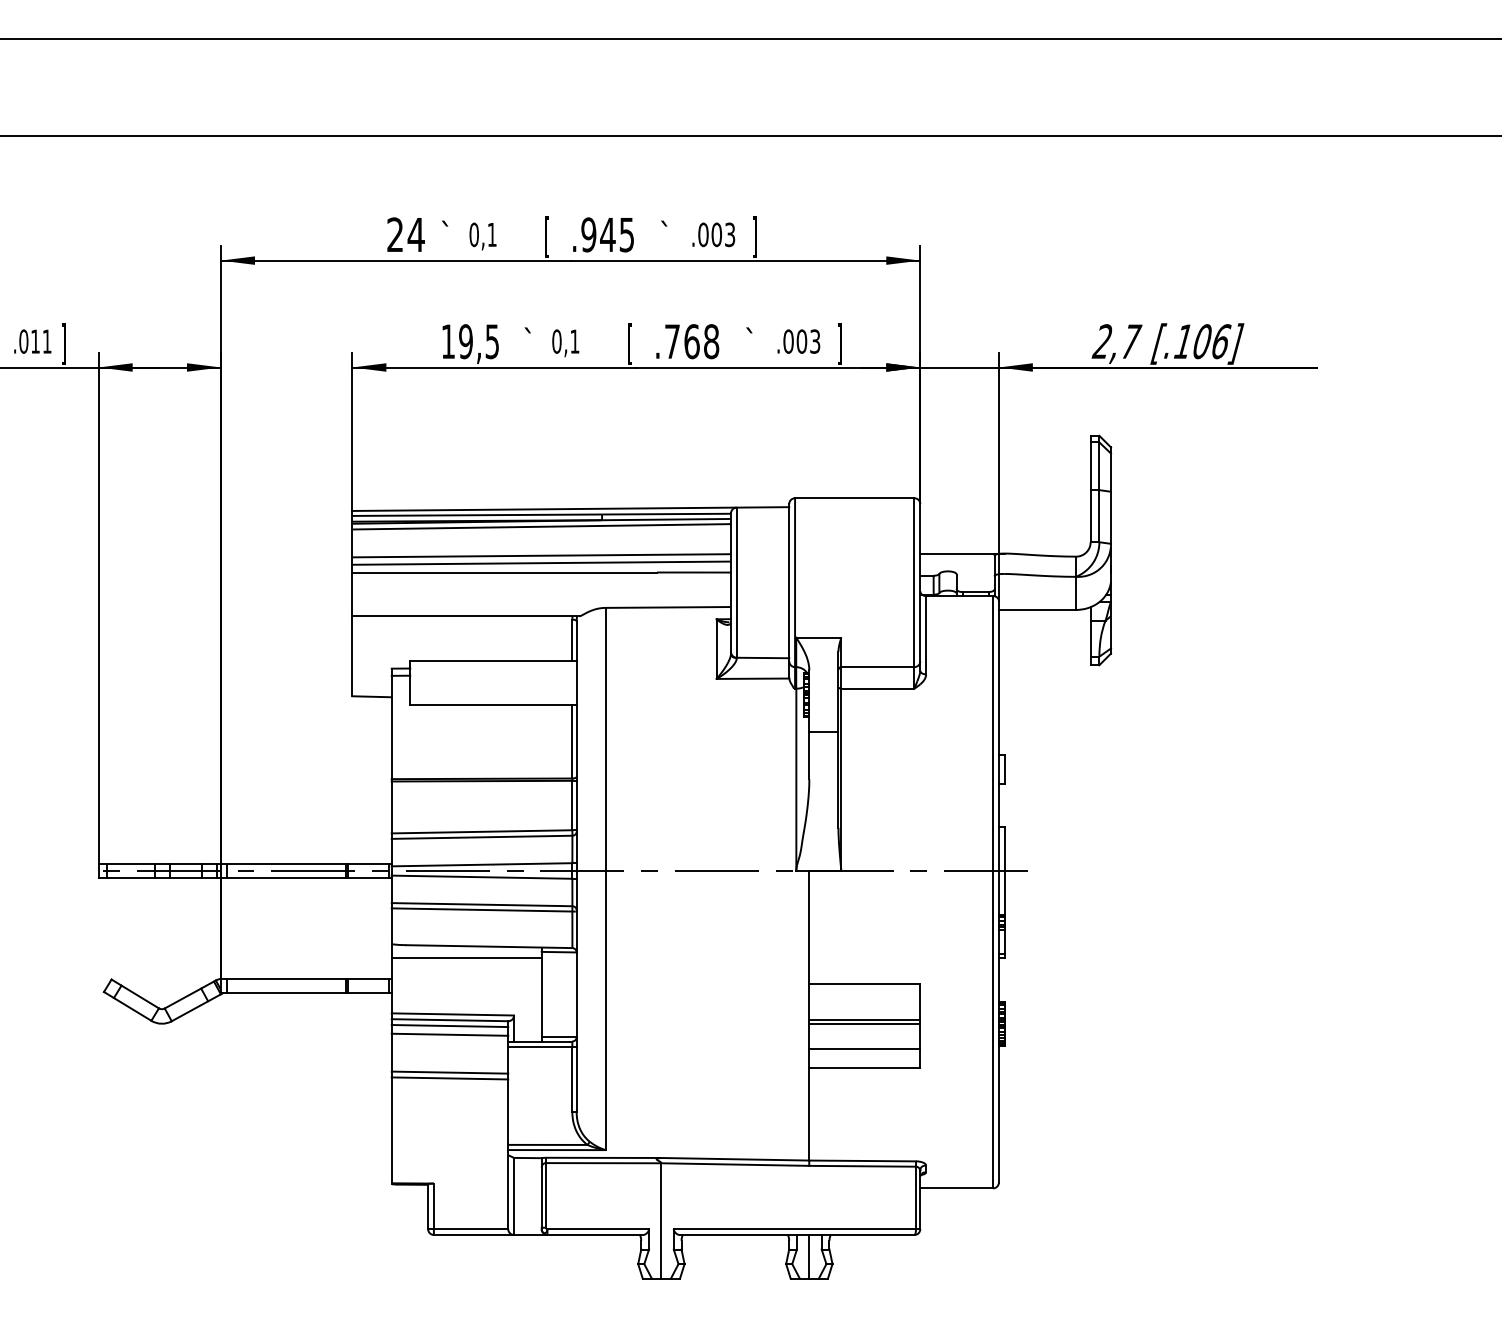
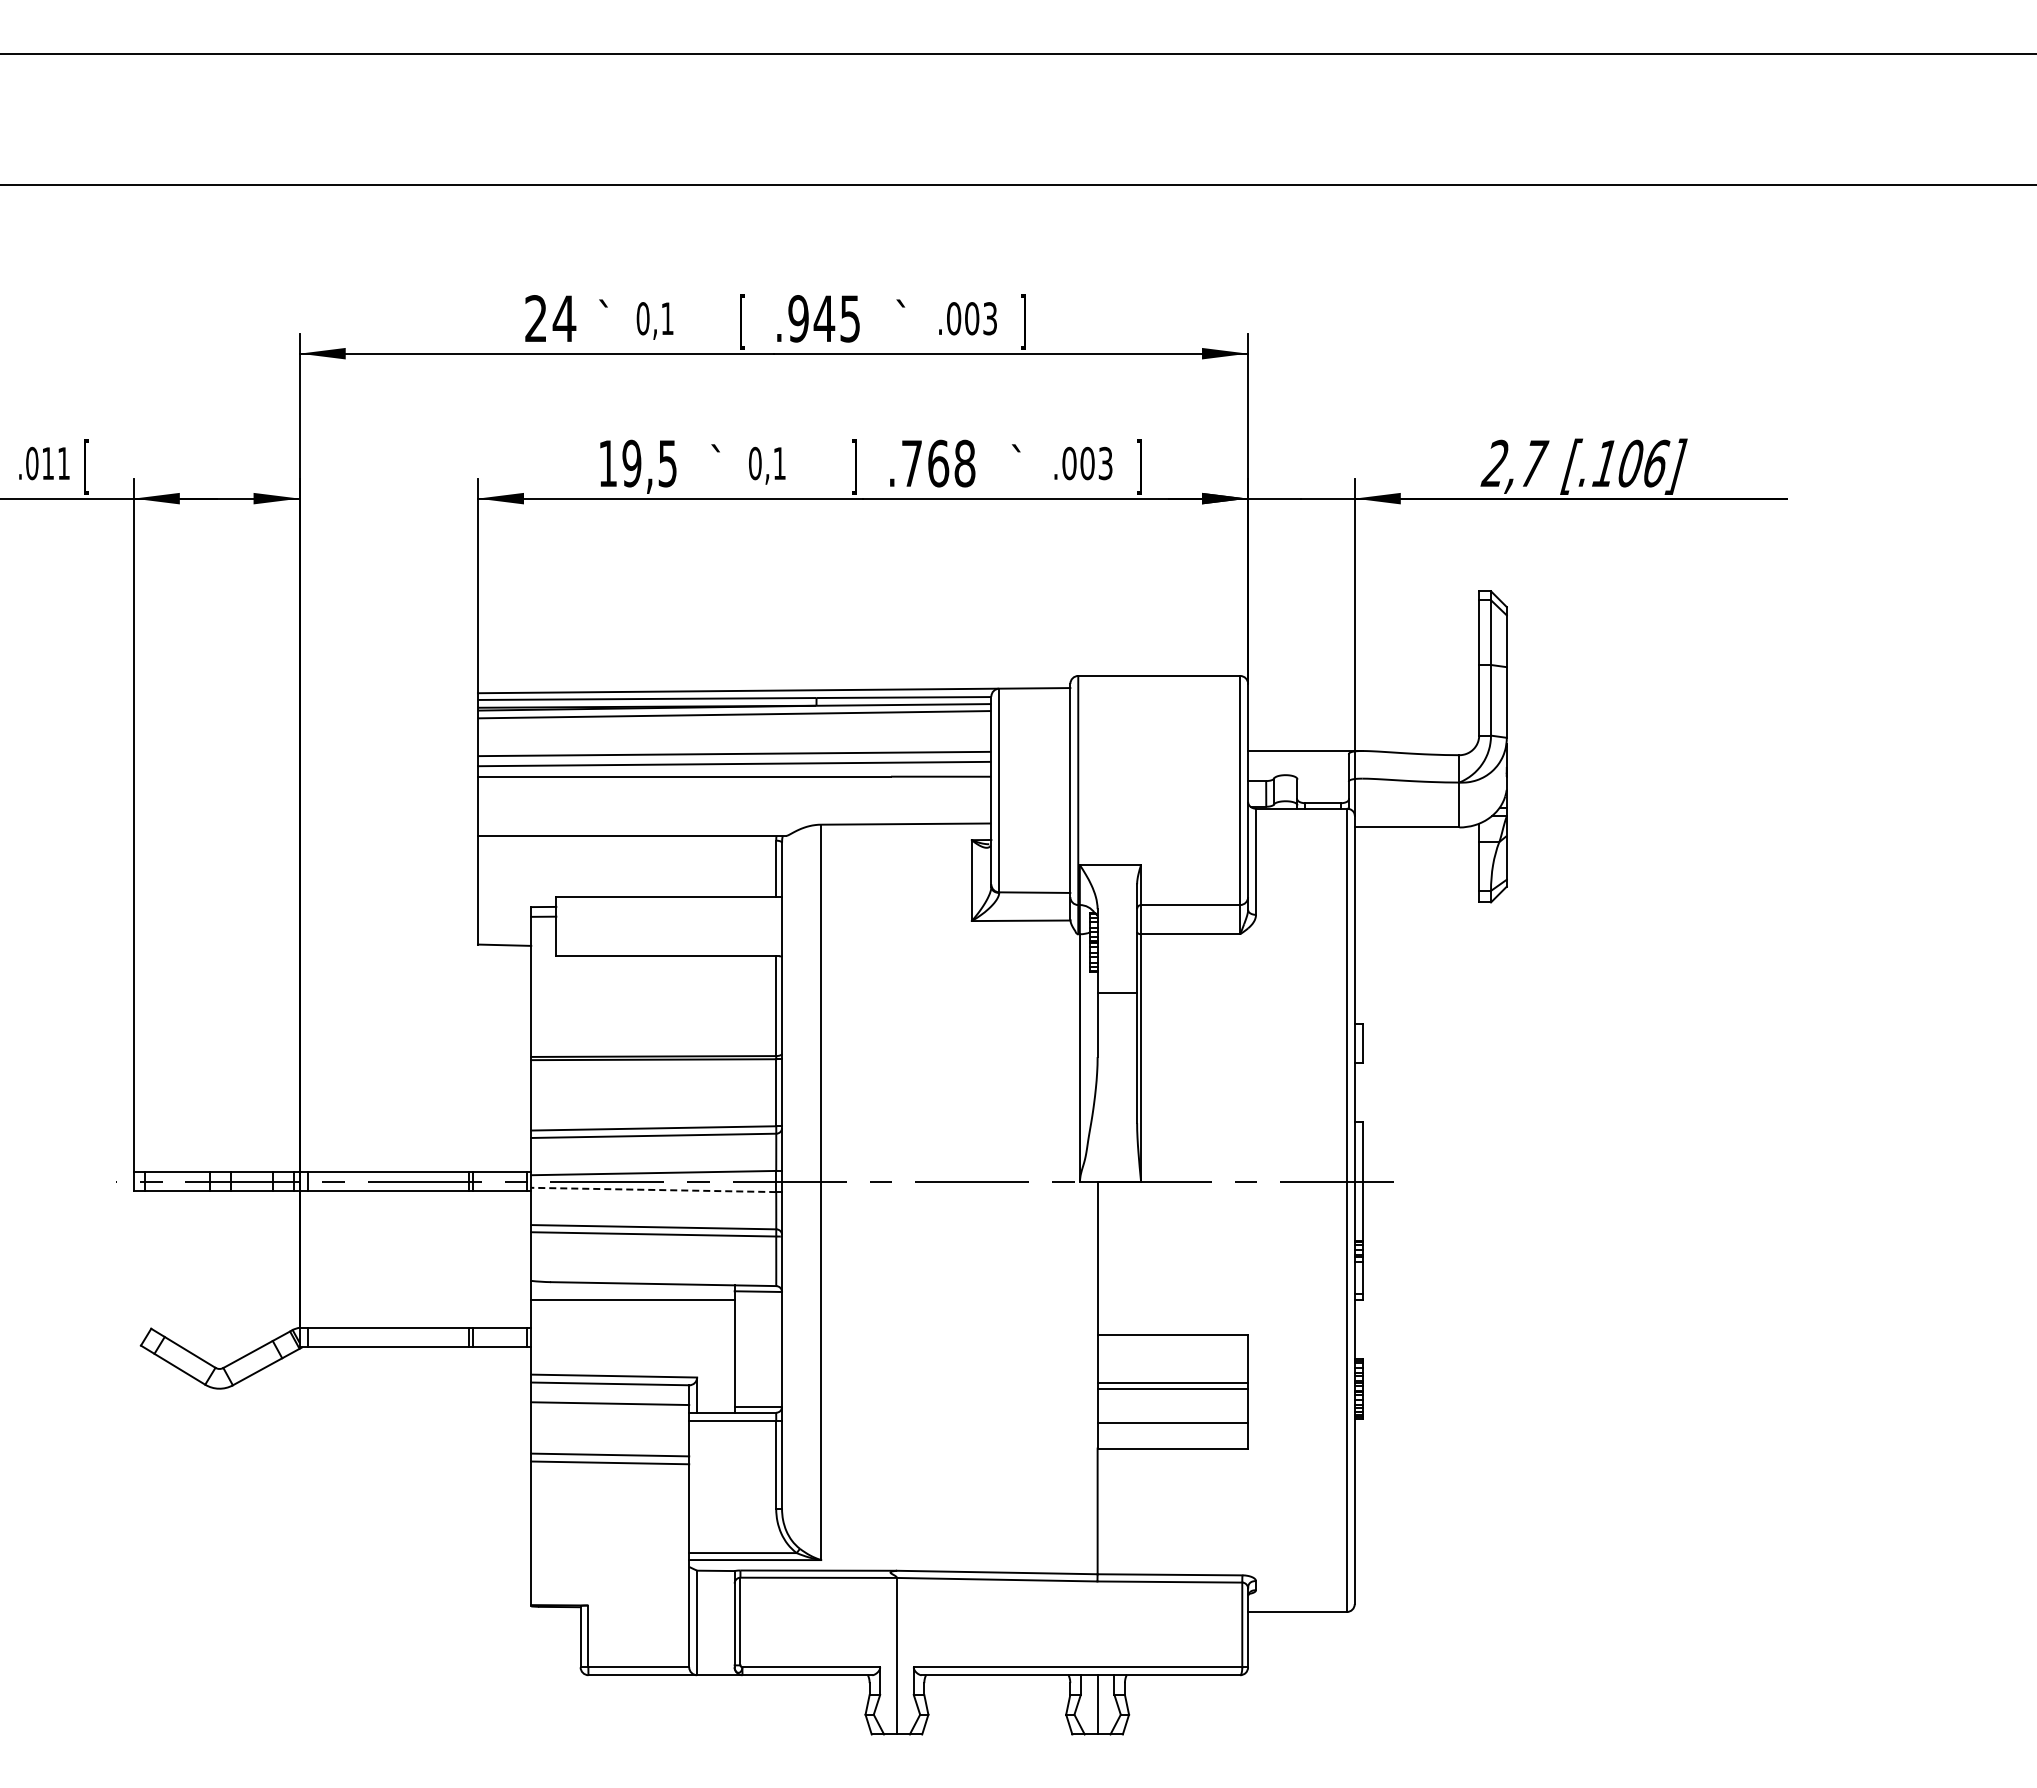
text: (63, 343) -> (86, 466), ] -> [
text: (630, 343) -> (854, 466), [ -> ]
line: (481, 876) -> (653, 1189), solid -> dashed
line: (450, 1025) -> (610, 1391), removed

